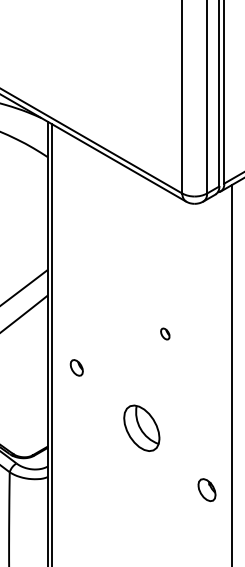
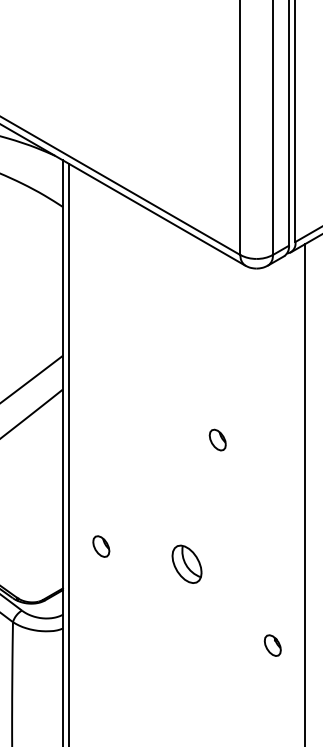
part: (165, 333) -> (218, 439), size x1.43
part: (76, 367) -> (100, 546), moved
part: (141, 428) -> (186, 564), size x0.62
part: (206, 489) -> (272, 644), size x0.71

